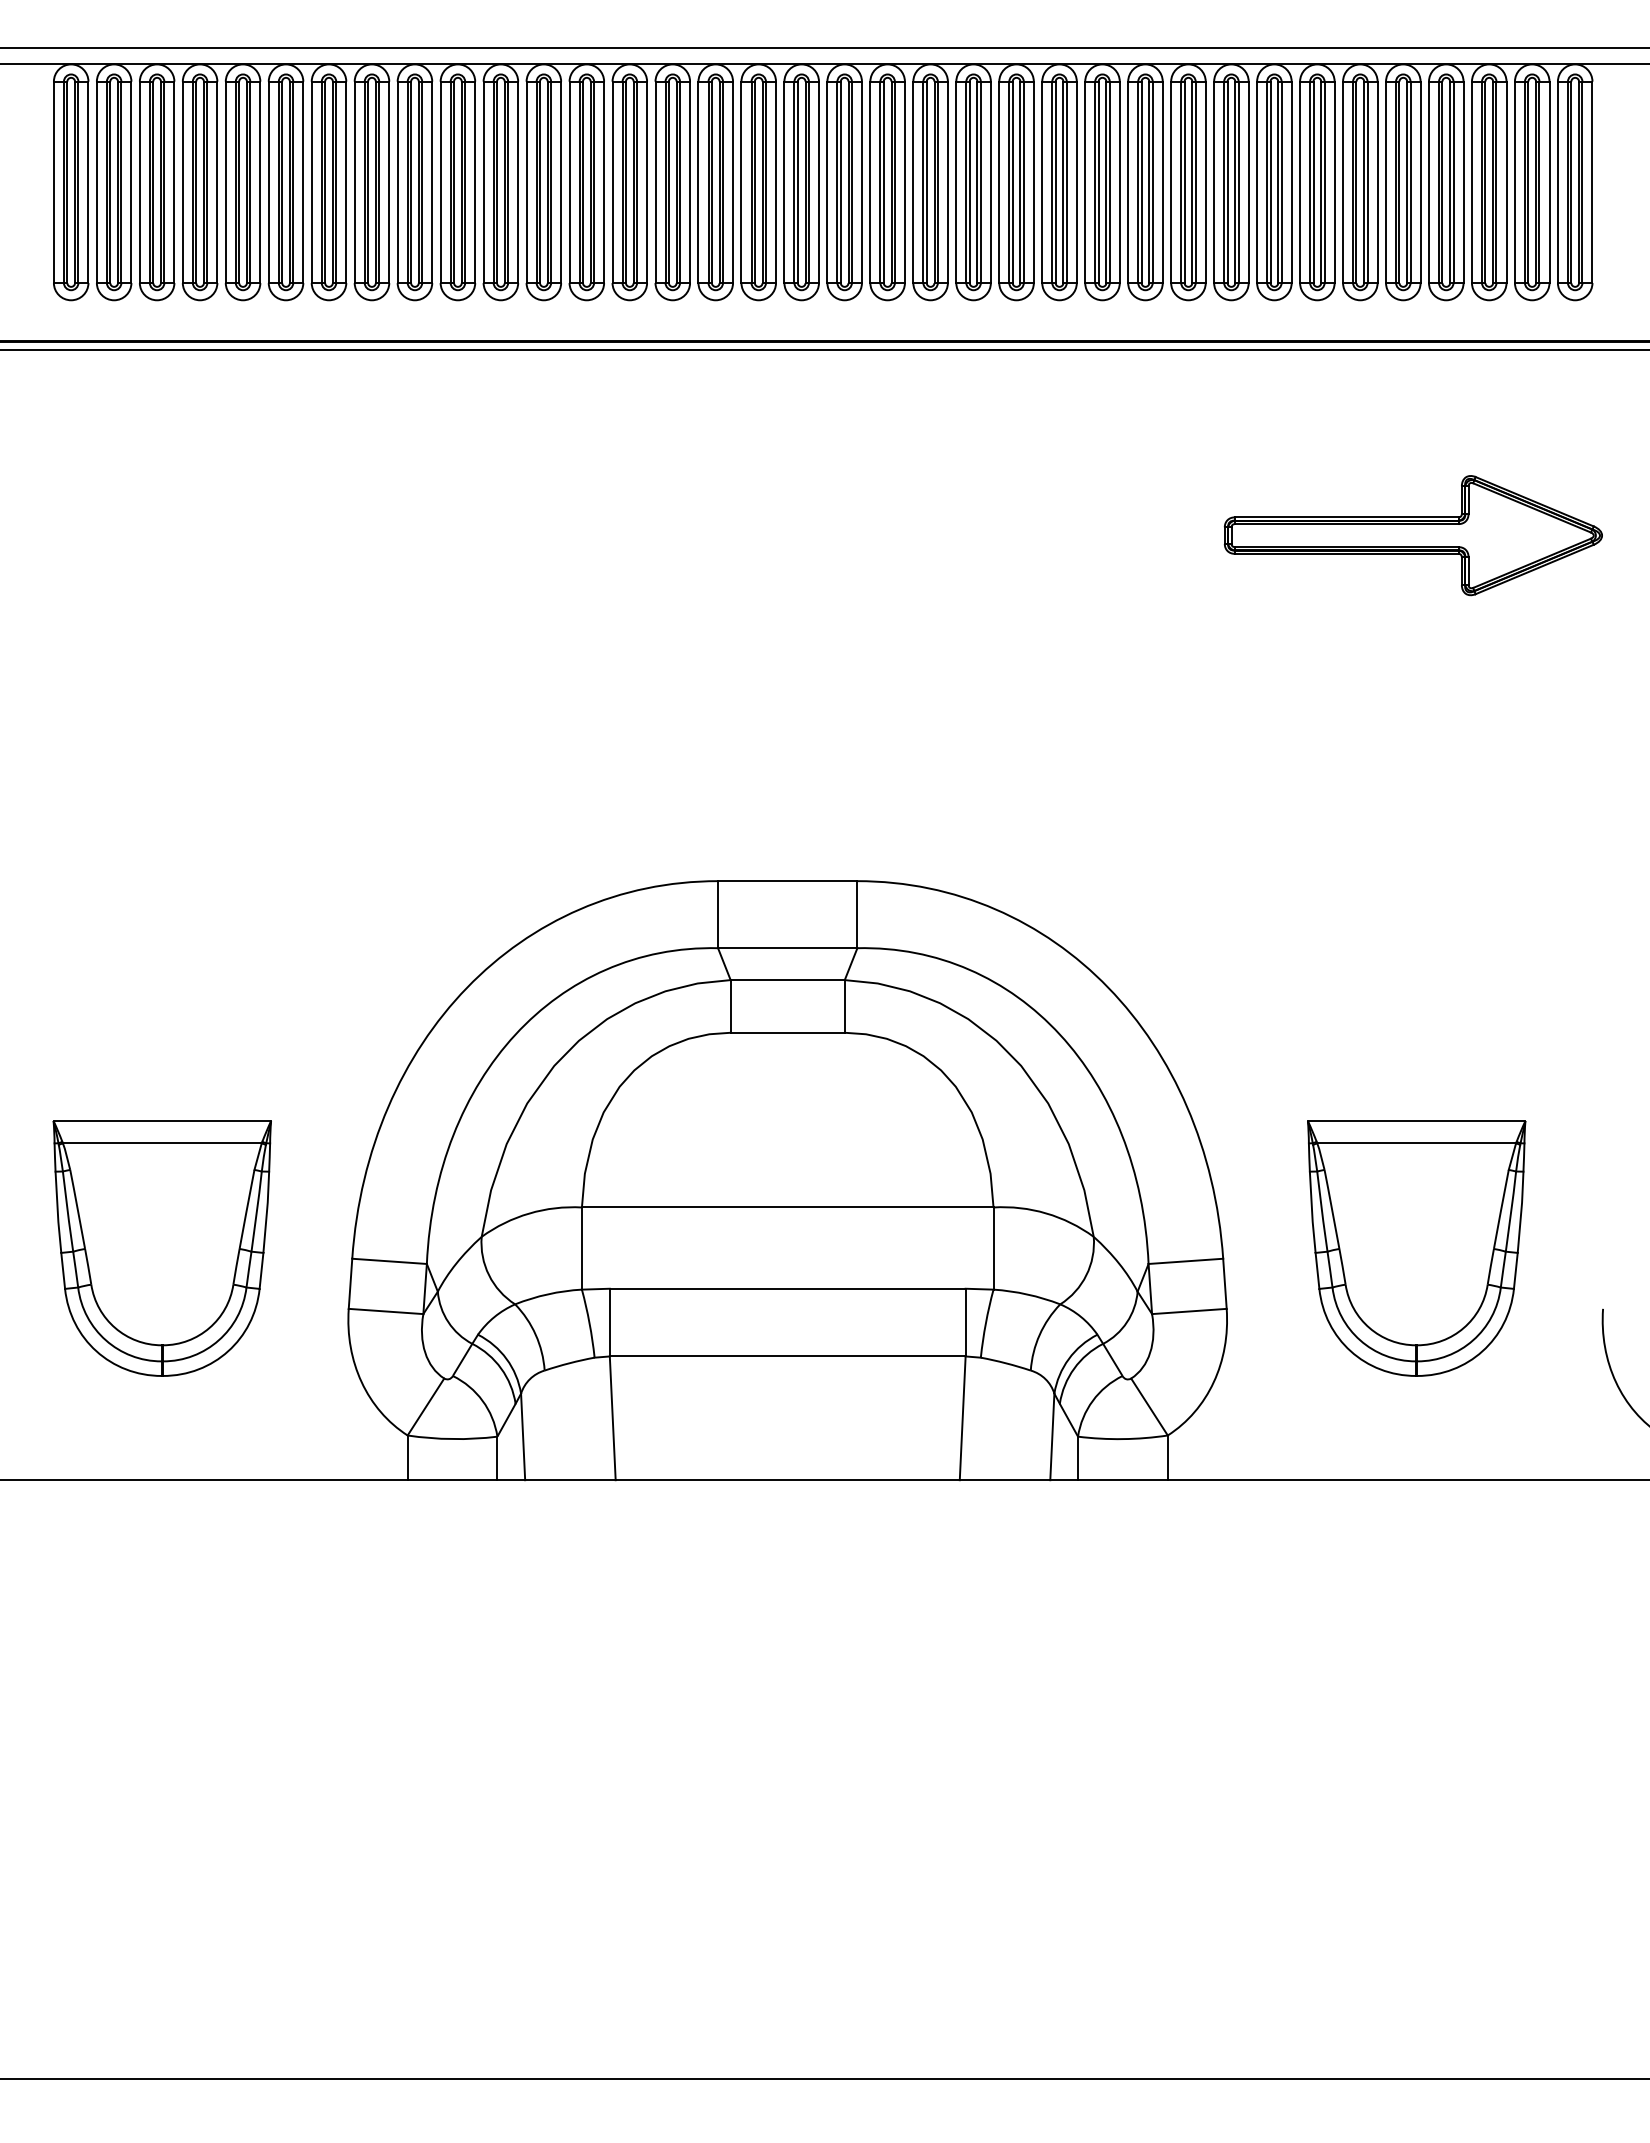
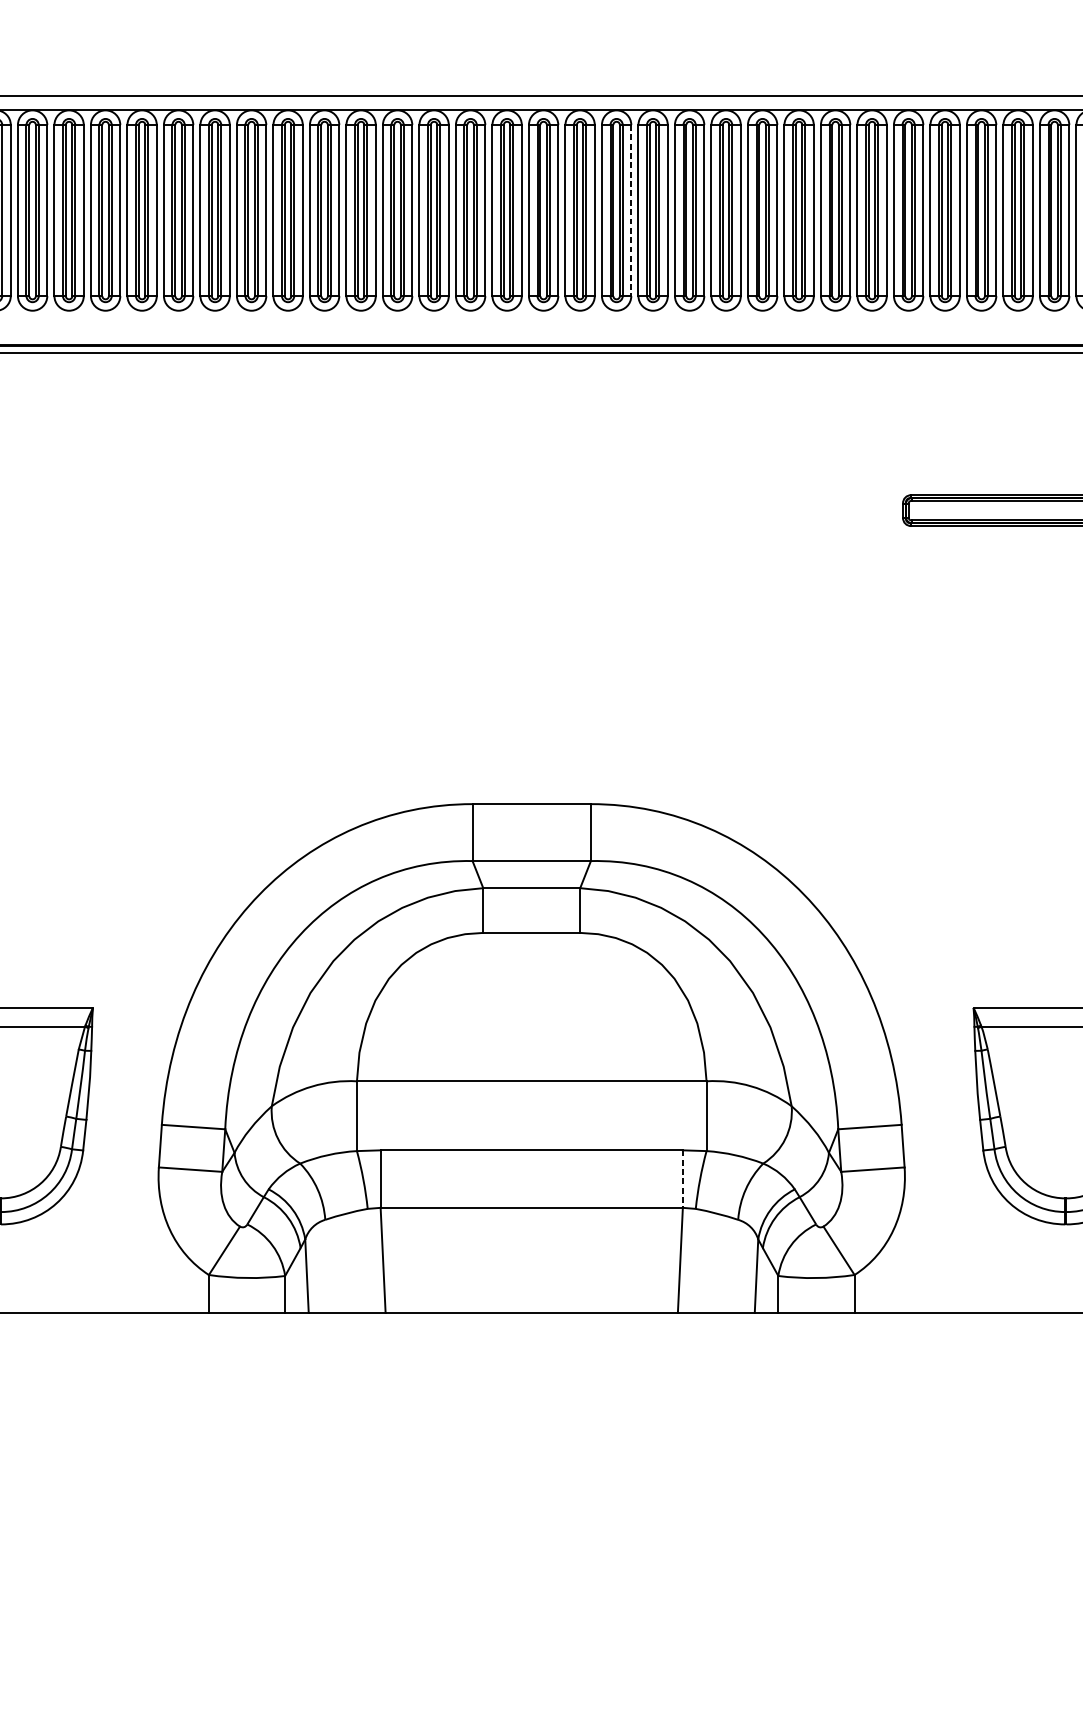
line: (904, 182) -> (630, 210), solid -> dashed
line: (965, 1322) -> (682, 1179), solid -> dashed

